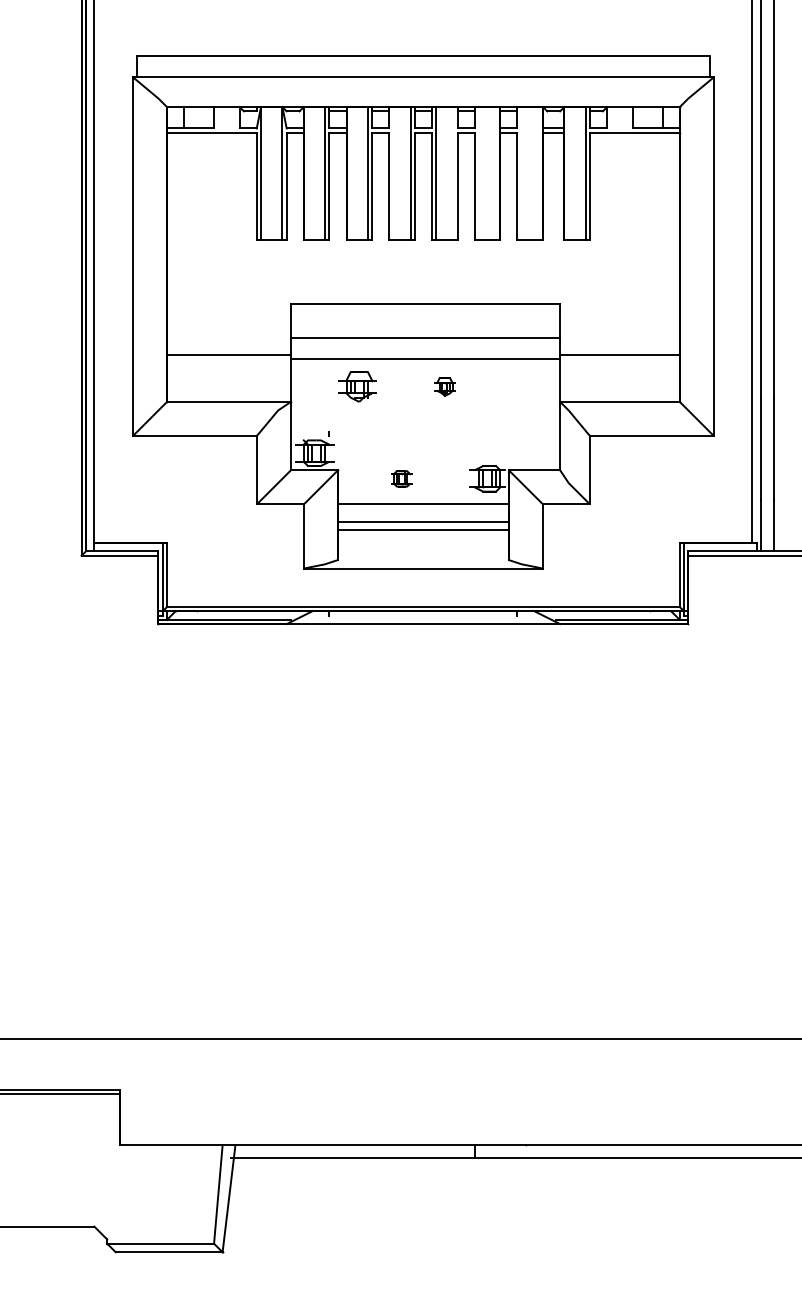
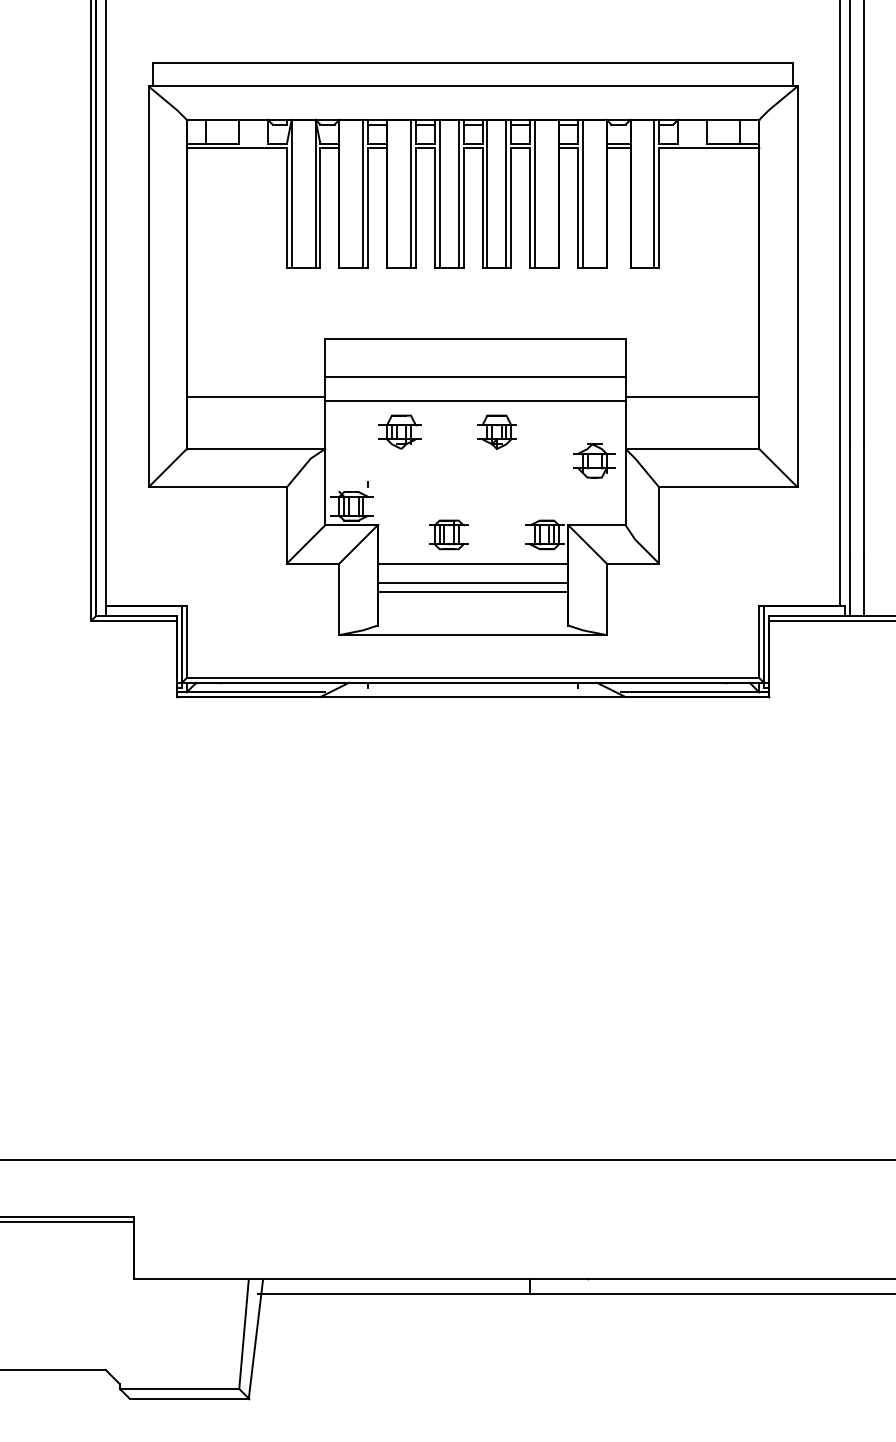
line: (393, 173) -> (439, 193), added
line: (453, 173) -> (506, 193), added
line: (478, 173) -> (534, 193), added
line: (521, 173) -> (582, 193), added
part: (444, 386) -> (496, 431), size x1.67
part: (532, 412) -> (594, 460), added
part: (401, 478) -> (448, 534), size x1.67

